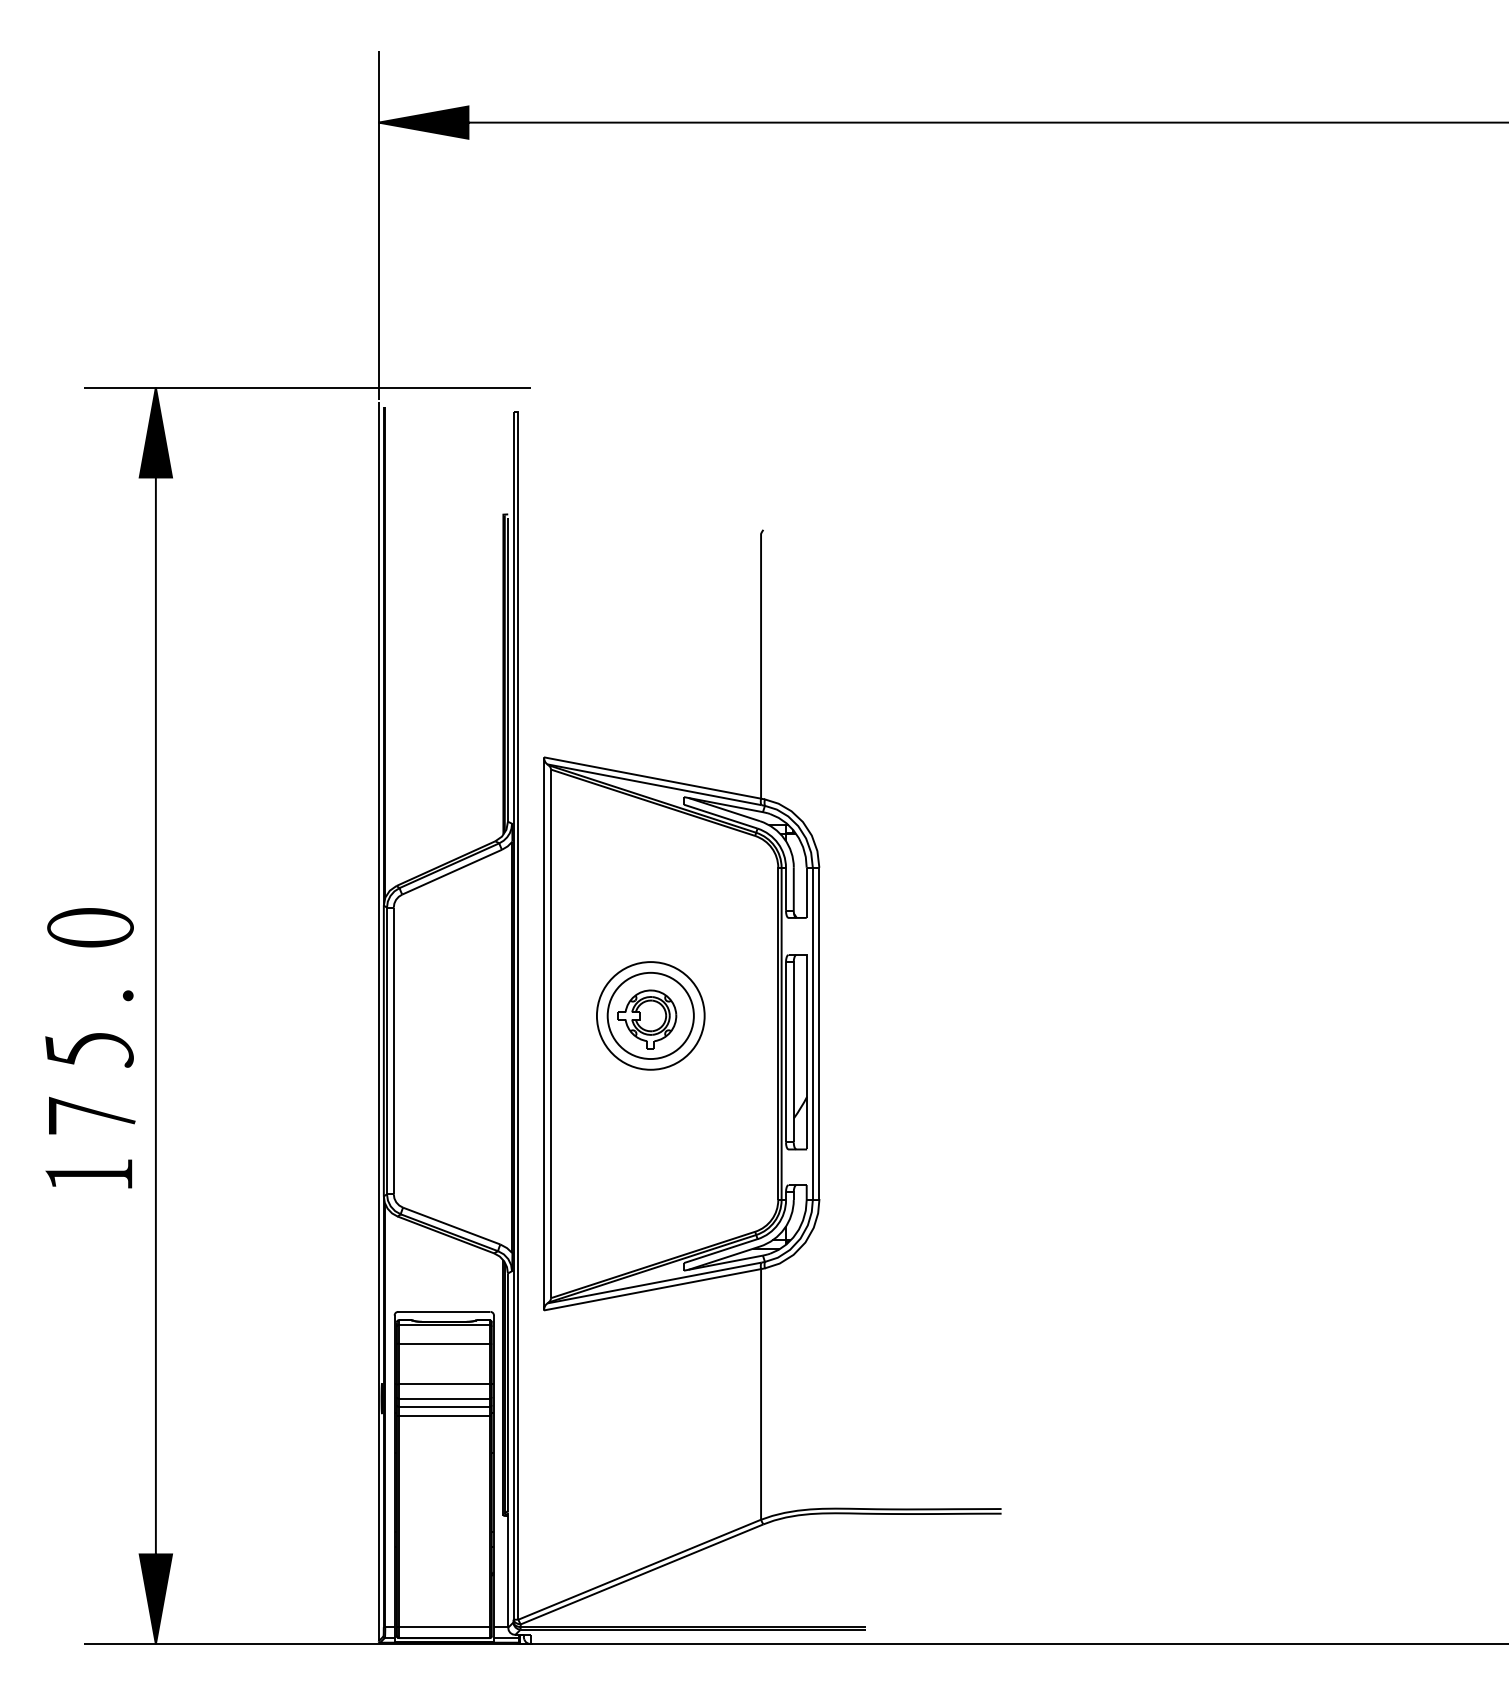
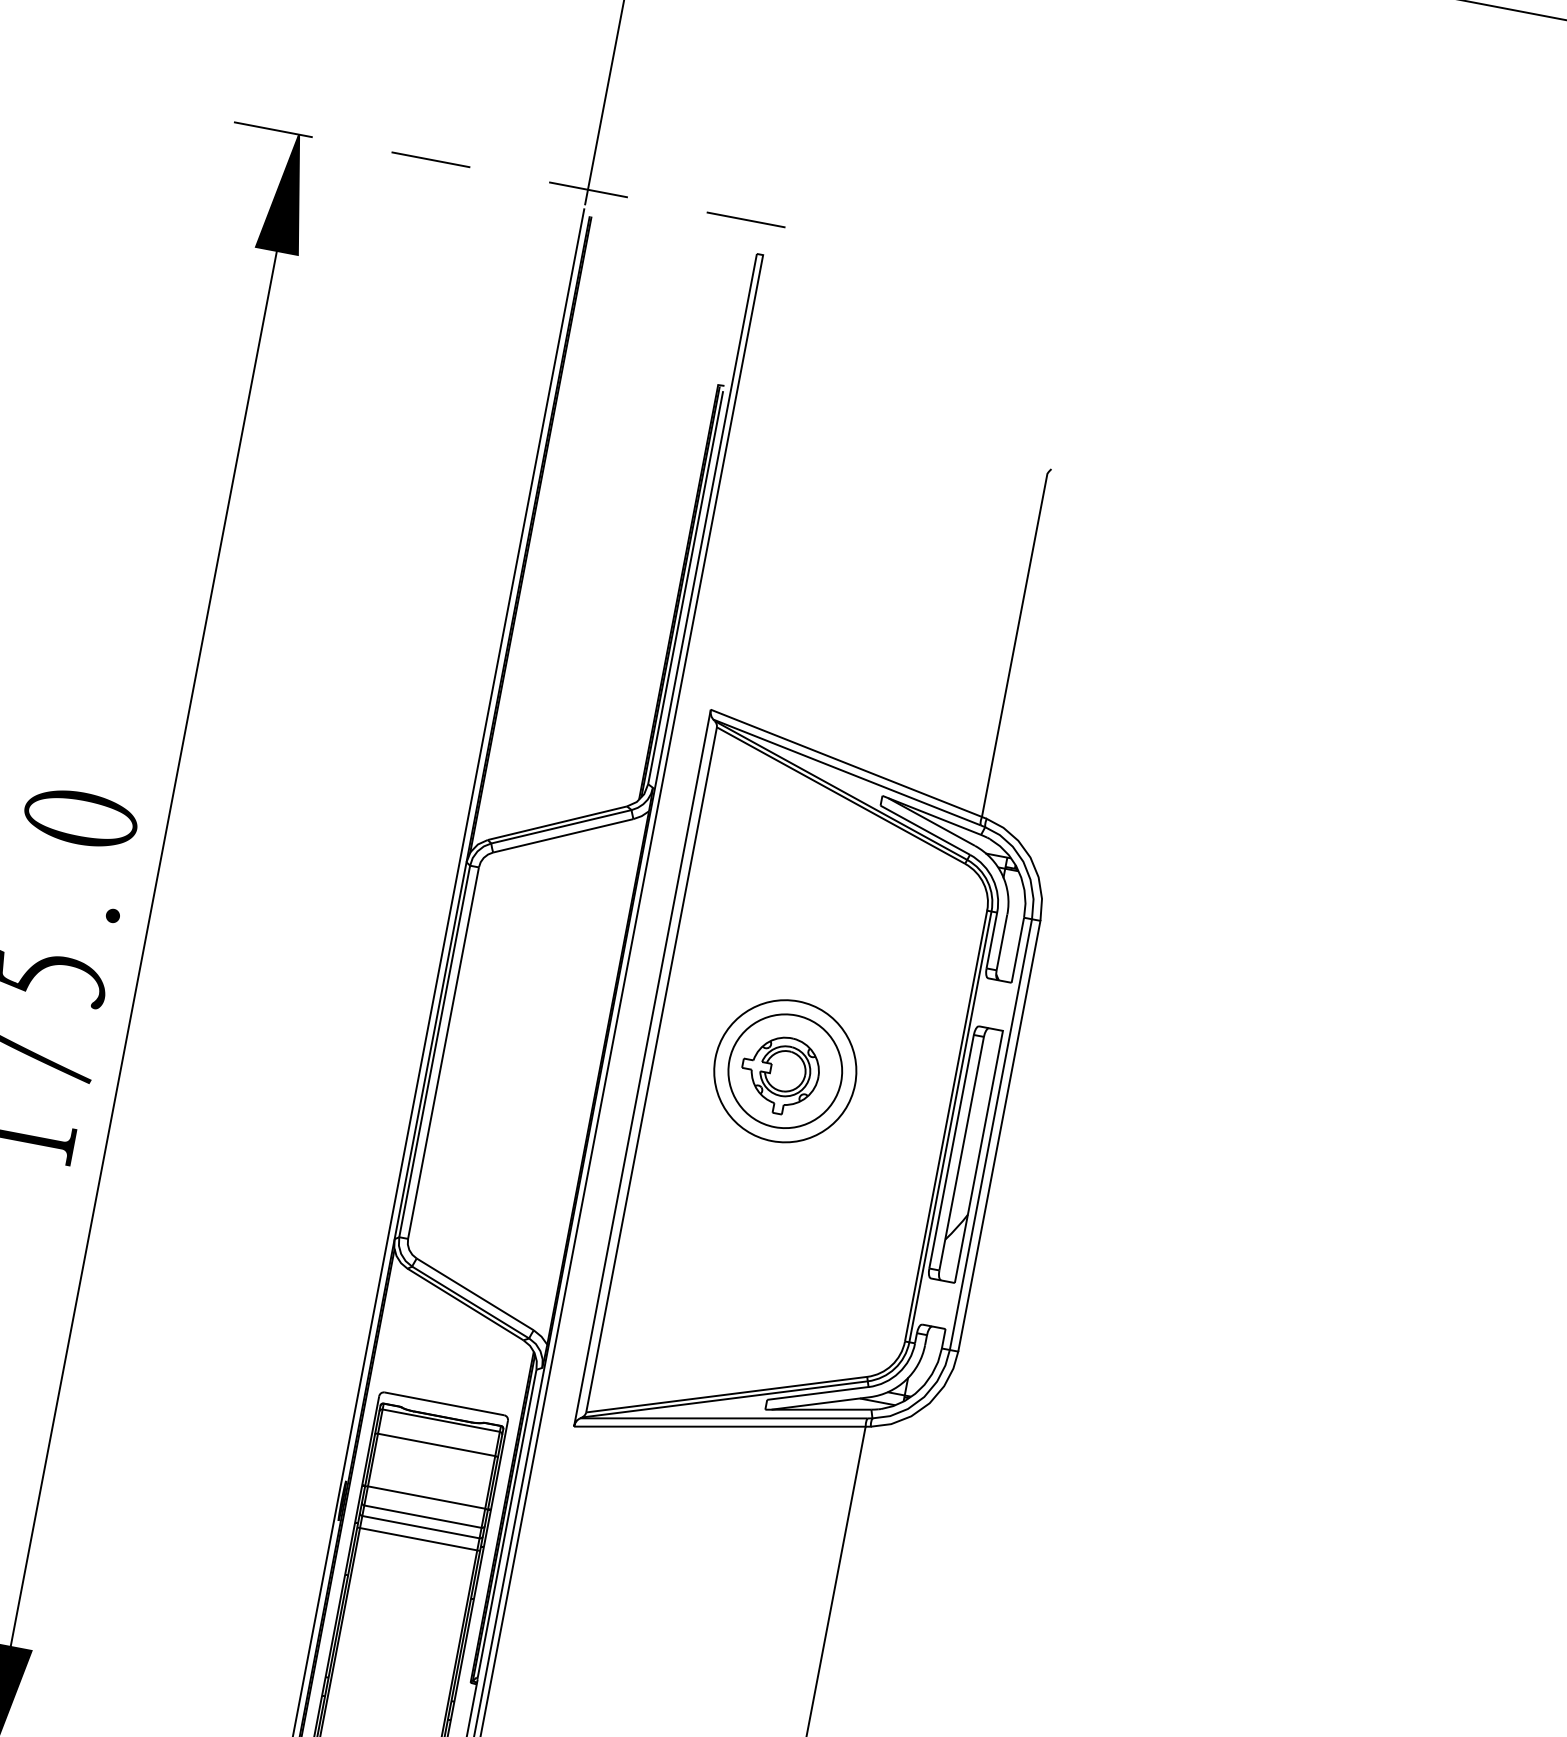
line: (307, 387) -> (495, 171), solid -> dashed

